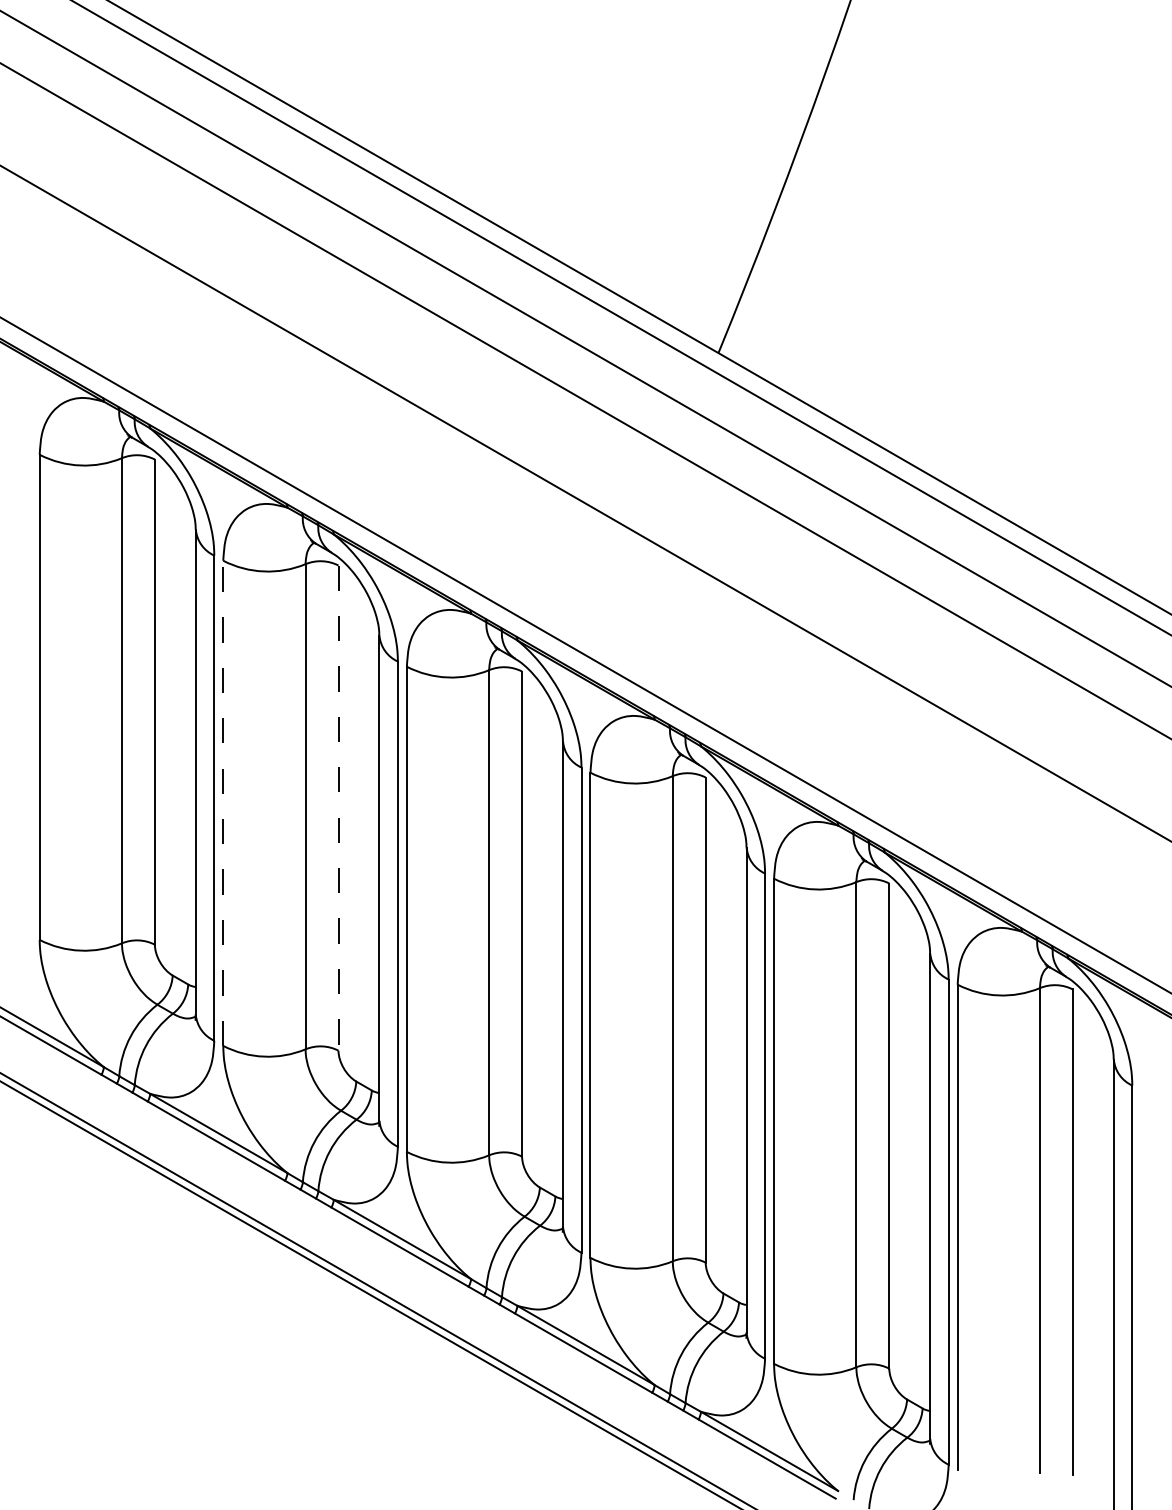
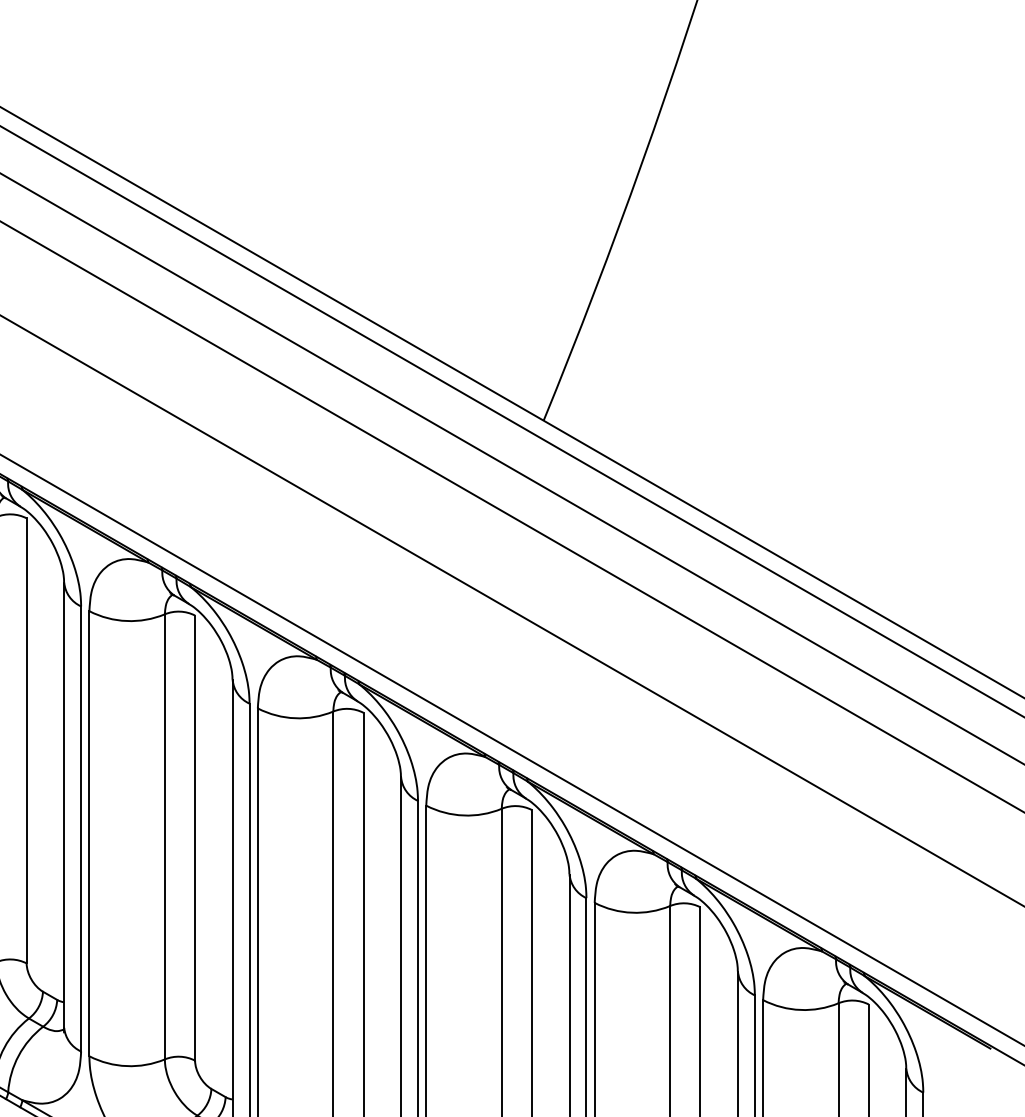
line: (223, 803) -> (89, 833), dashed -> solid
line: (338, 808) -> (195, 838), dashed -> solid

